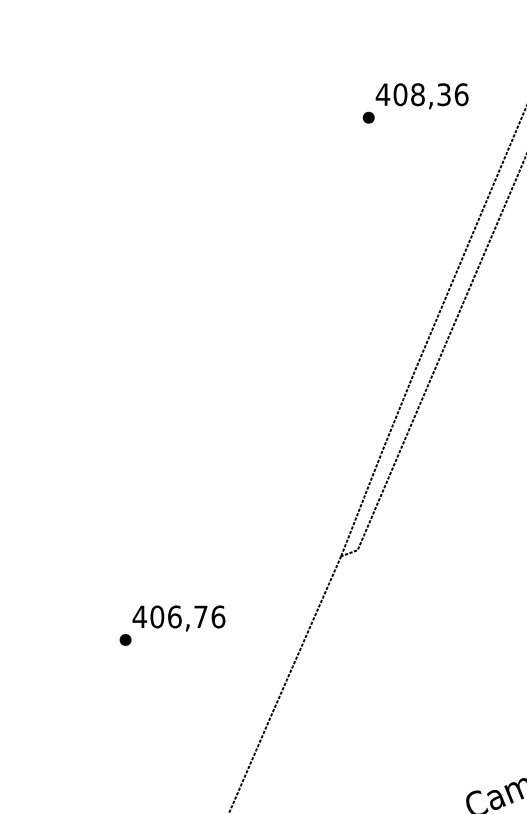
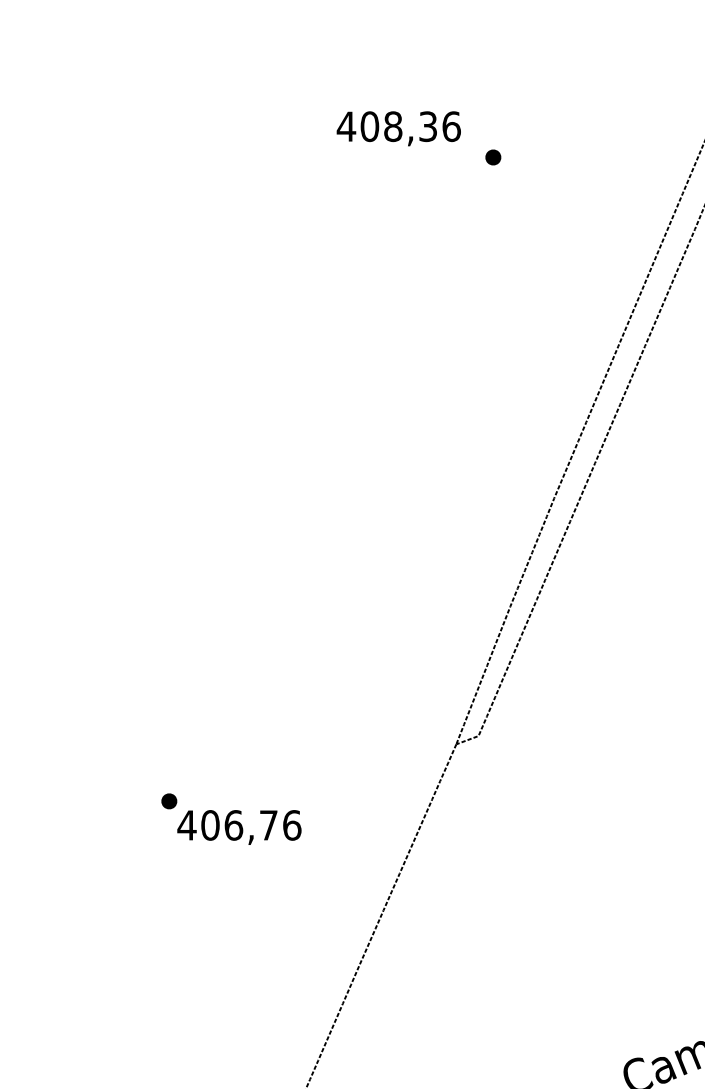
text: (421, 96) -> (397, 129), moved
part: (125, 639) -> (169, 800), moved

